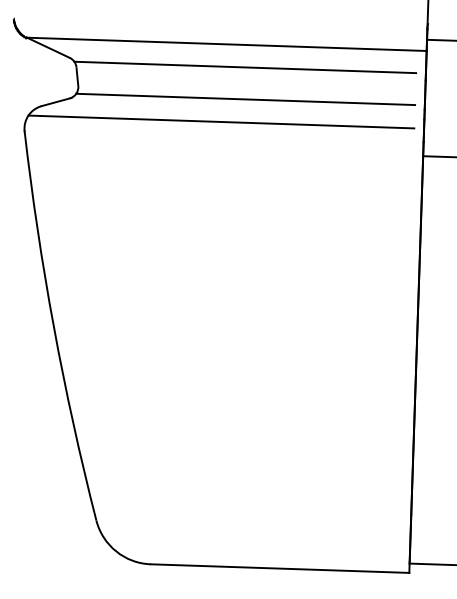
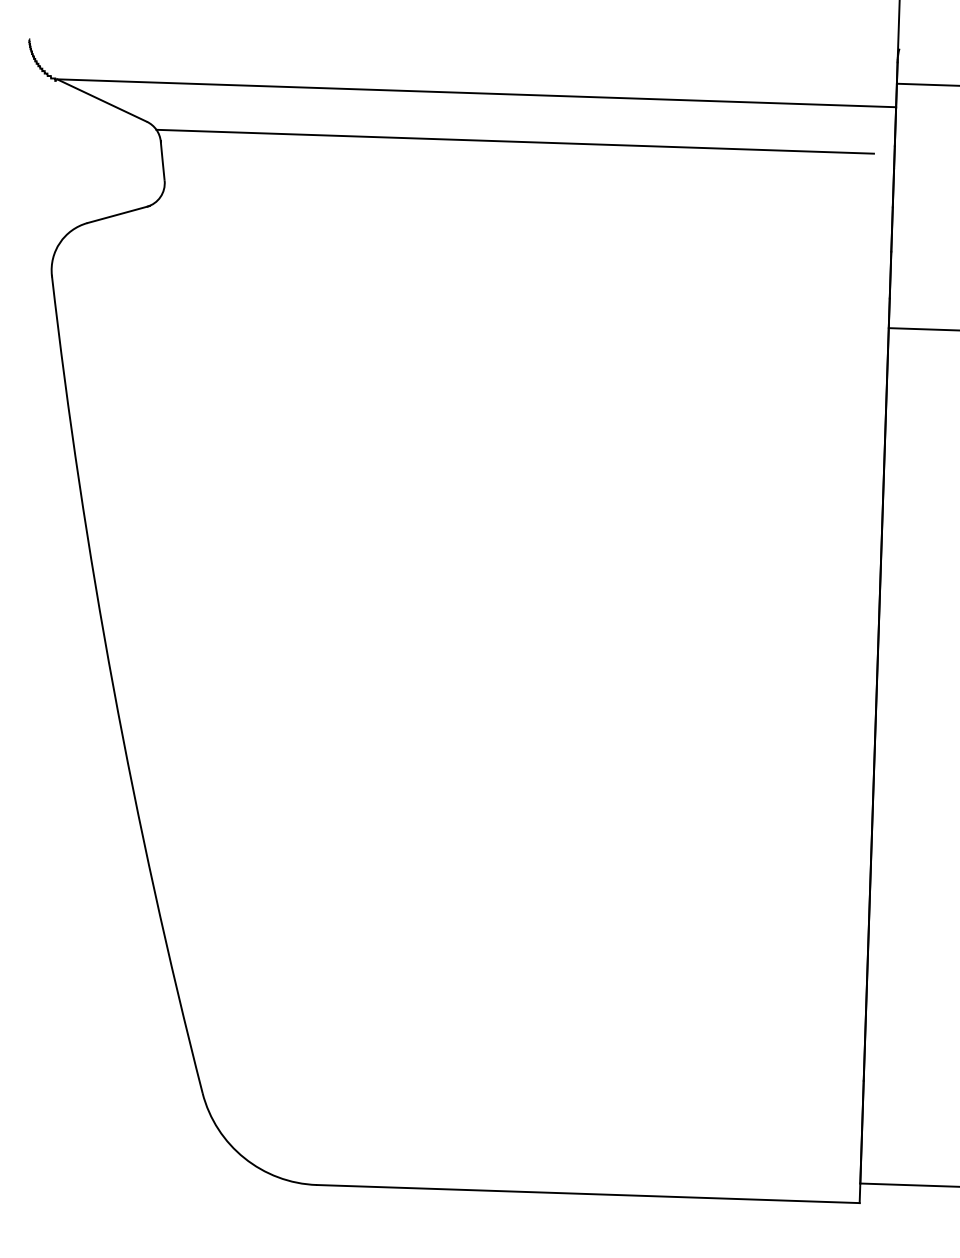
line: (245, 99) -> (515, 209), removed
line: (221, 121) -> (465, 255), removed

